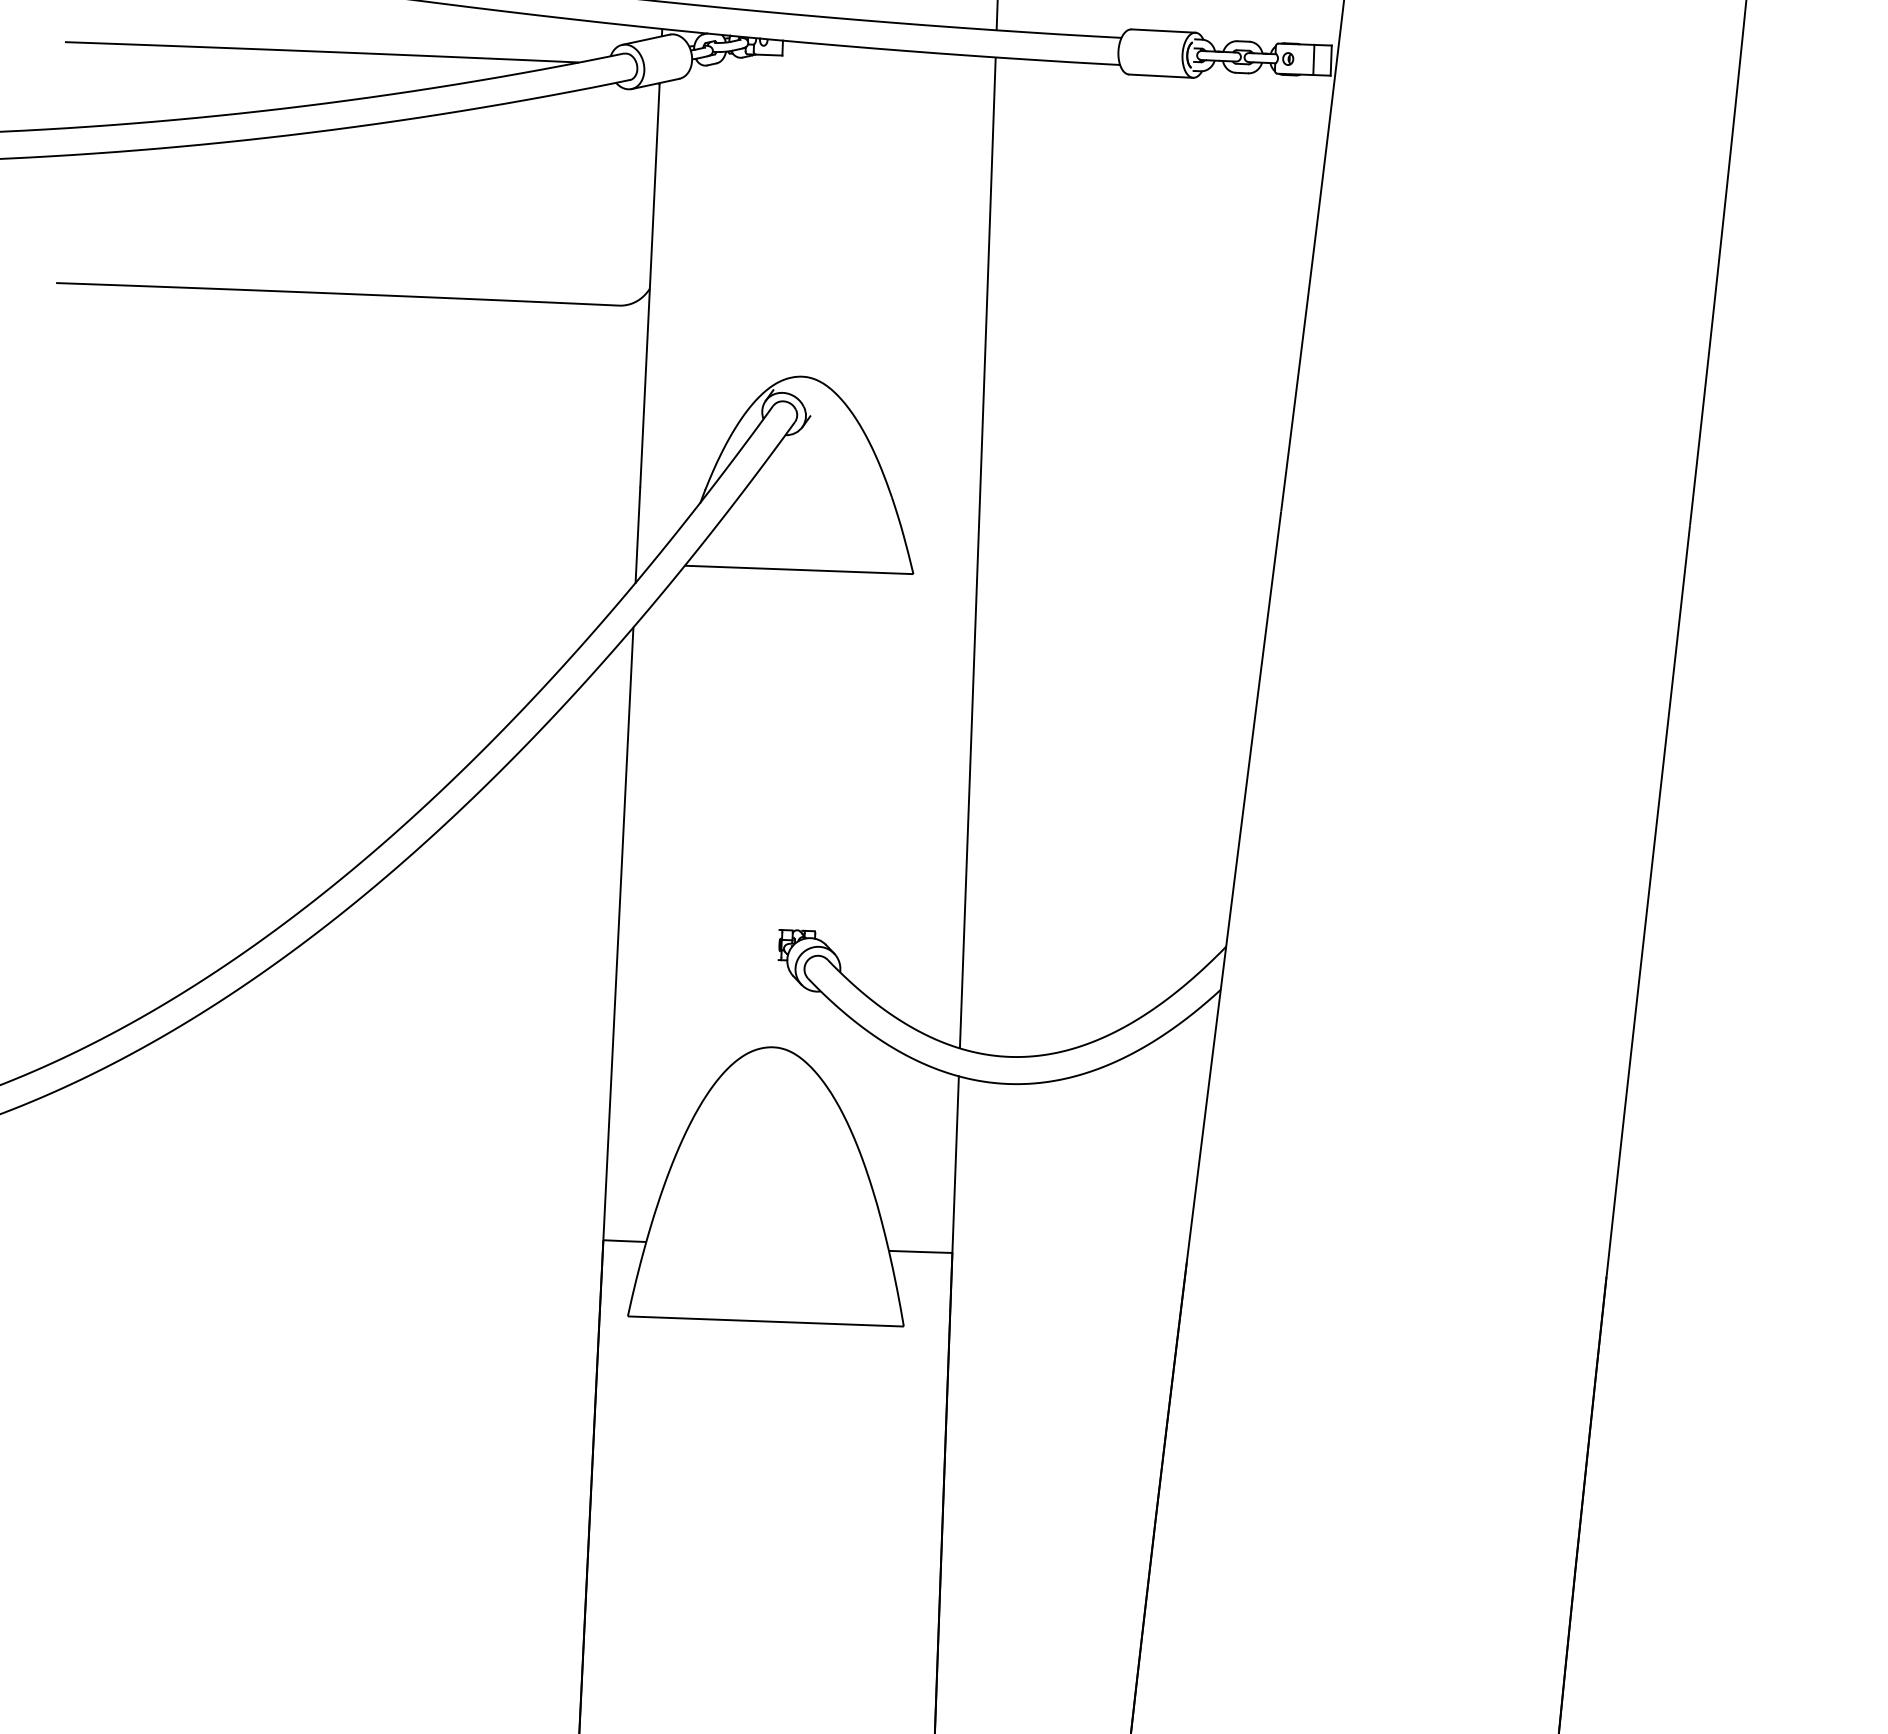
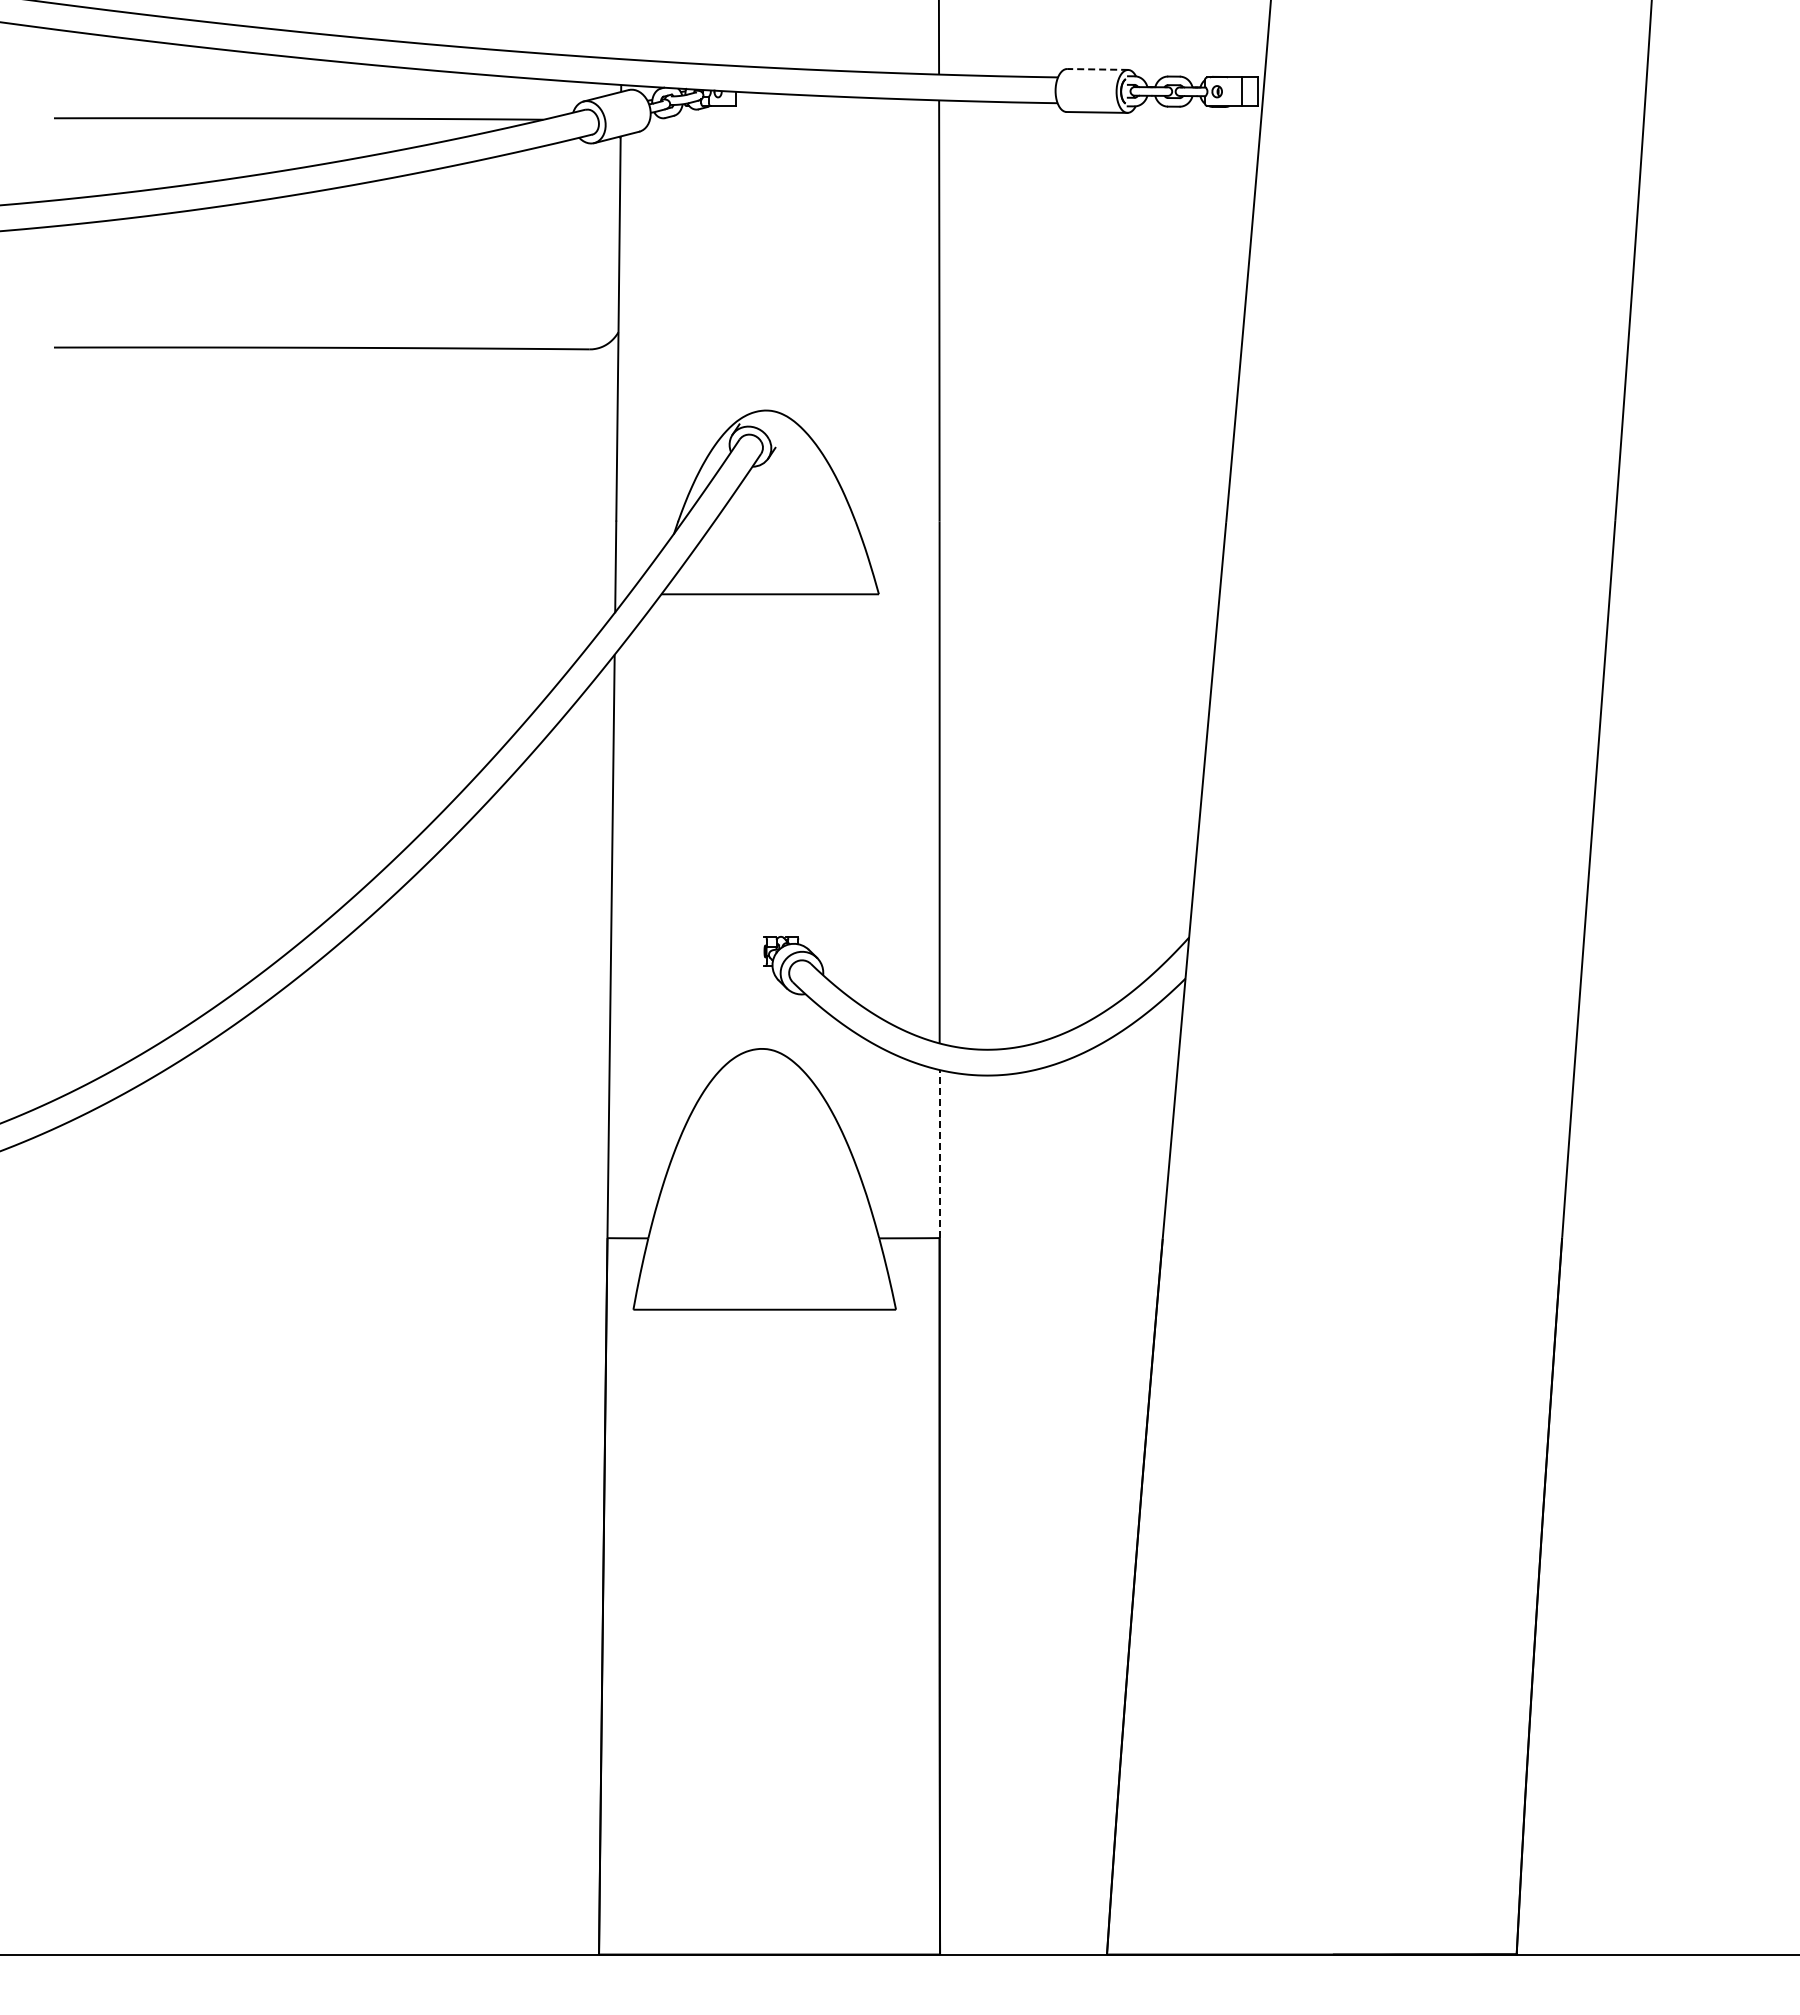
line: (1163, 31) -> (1097, 69), solid -> dashed
line: (955, 1164) -> (939, 1153), solid -> dashed

